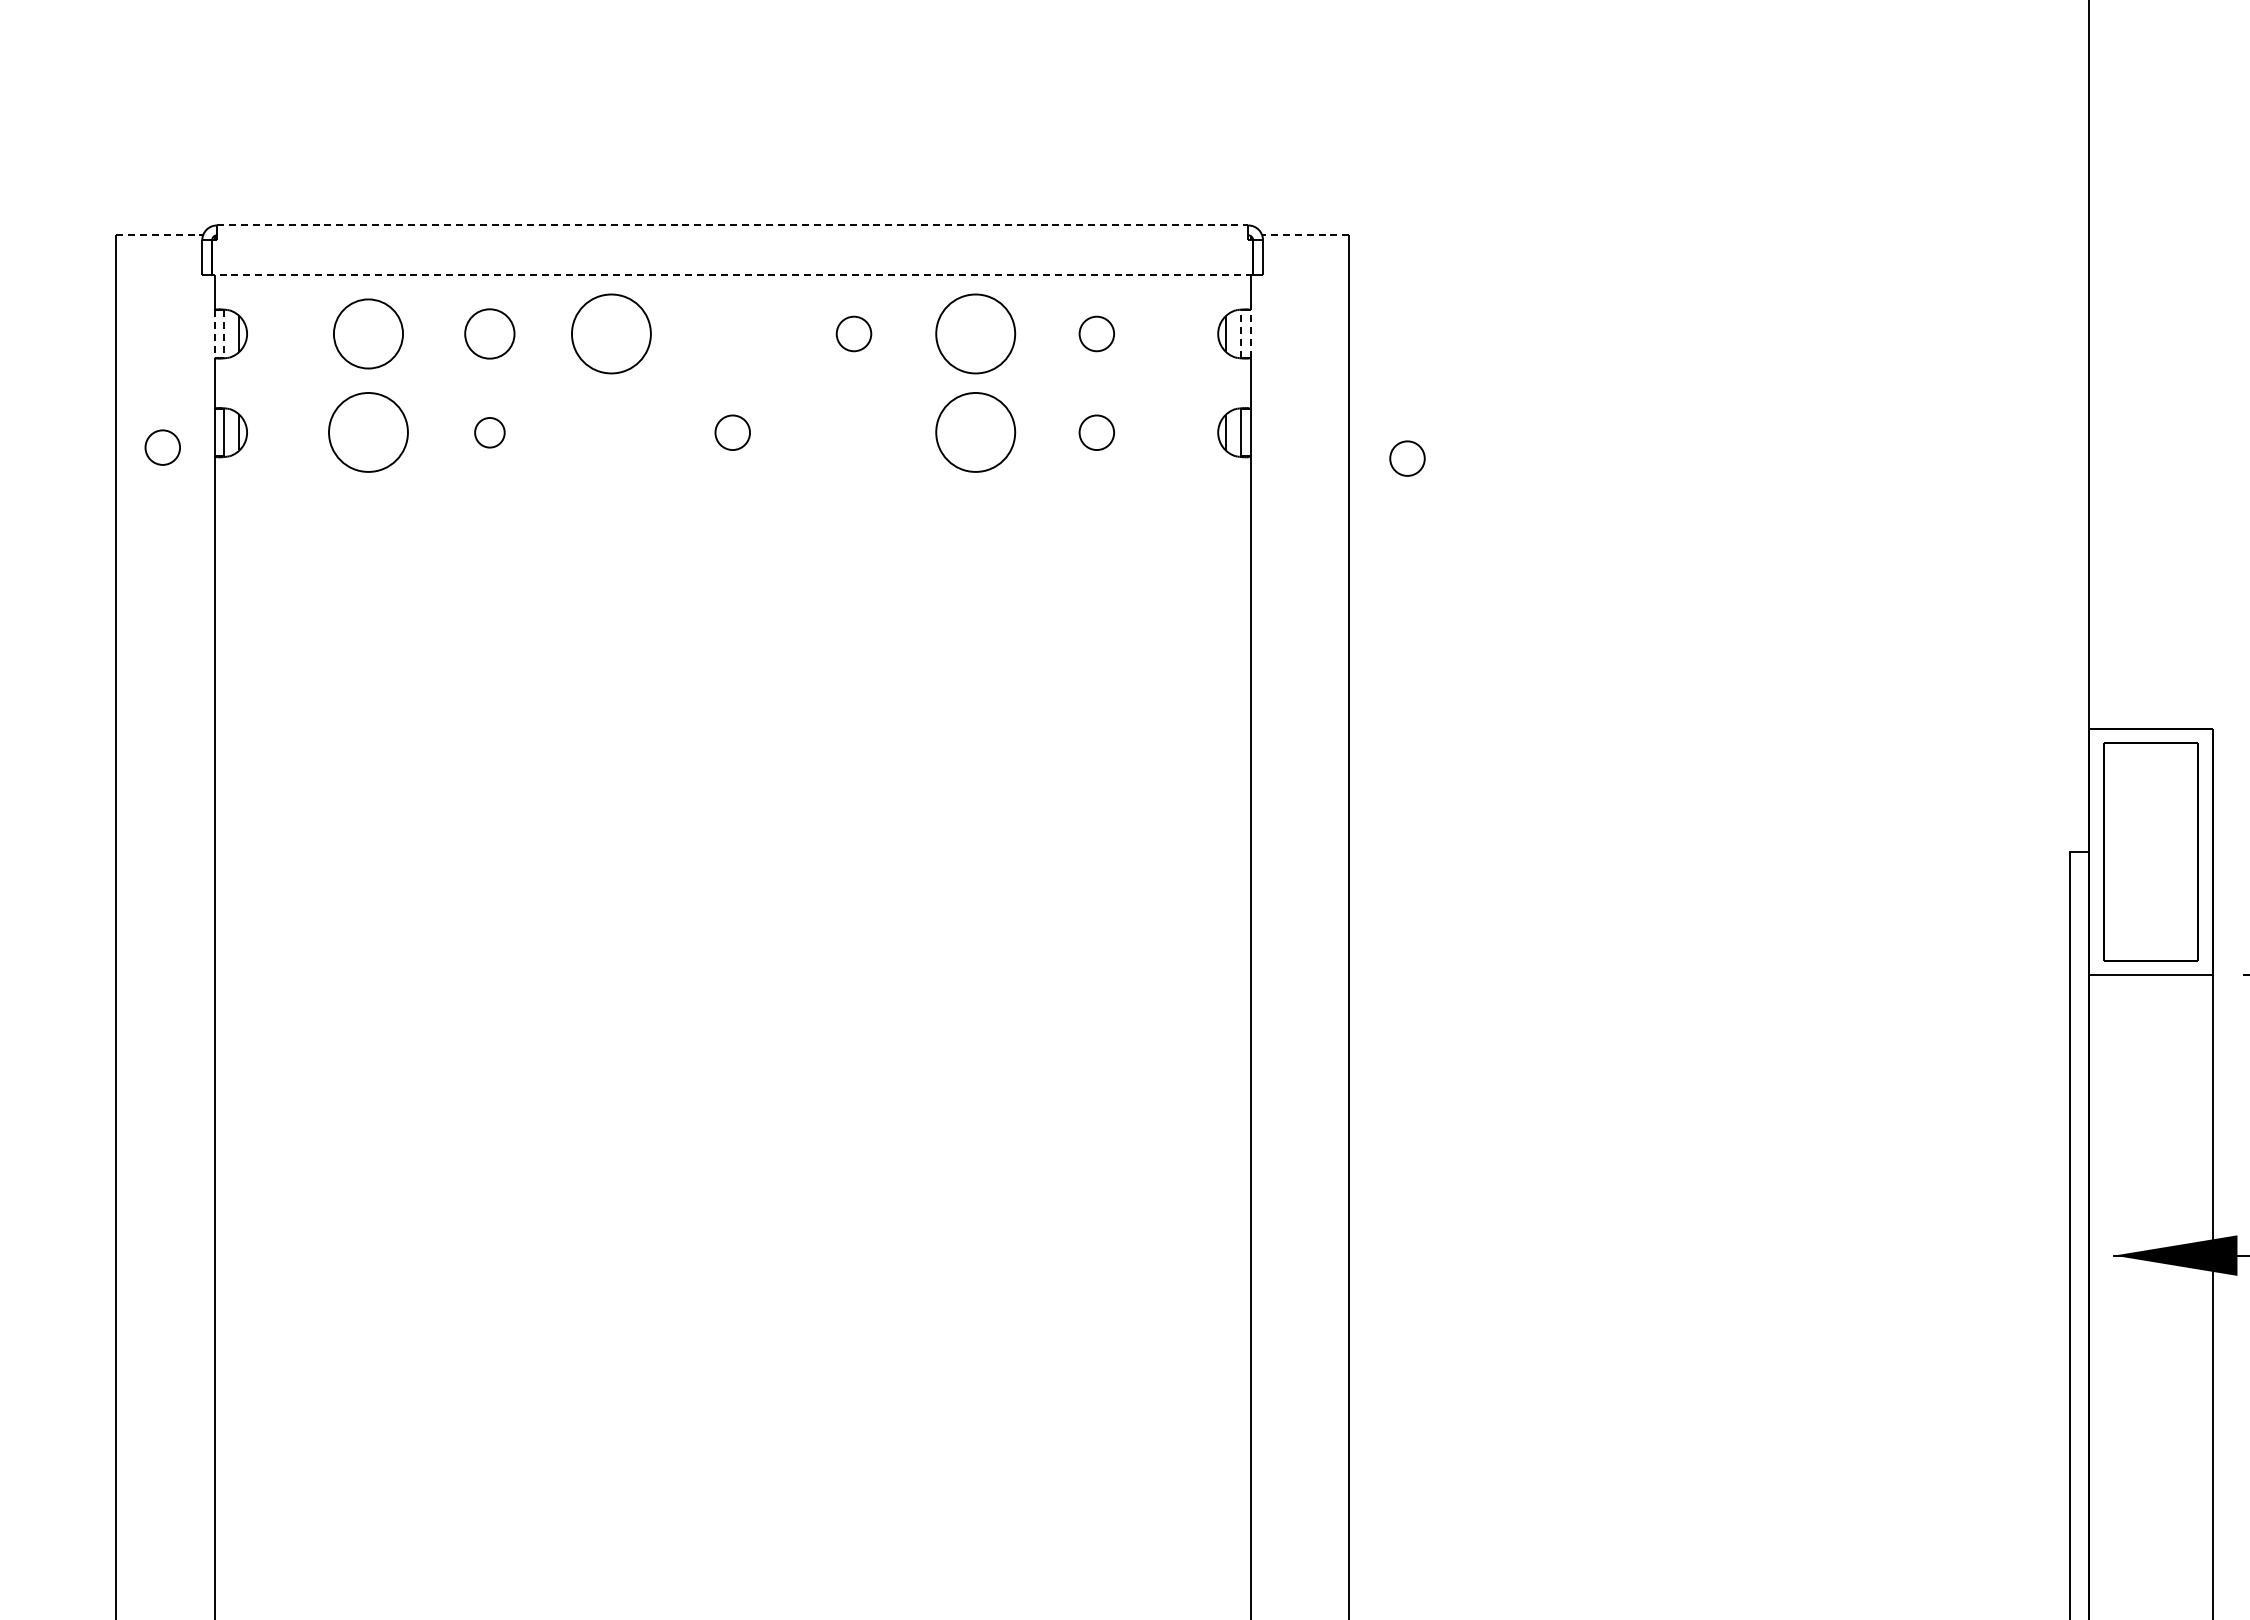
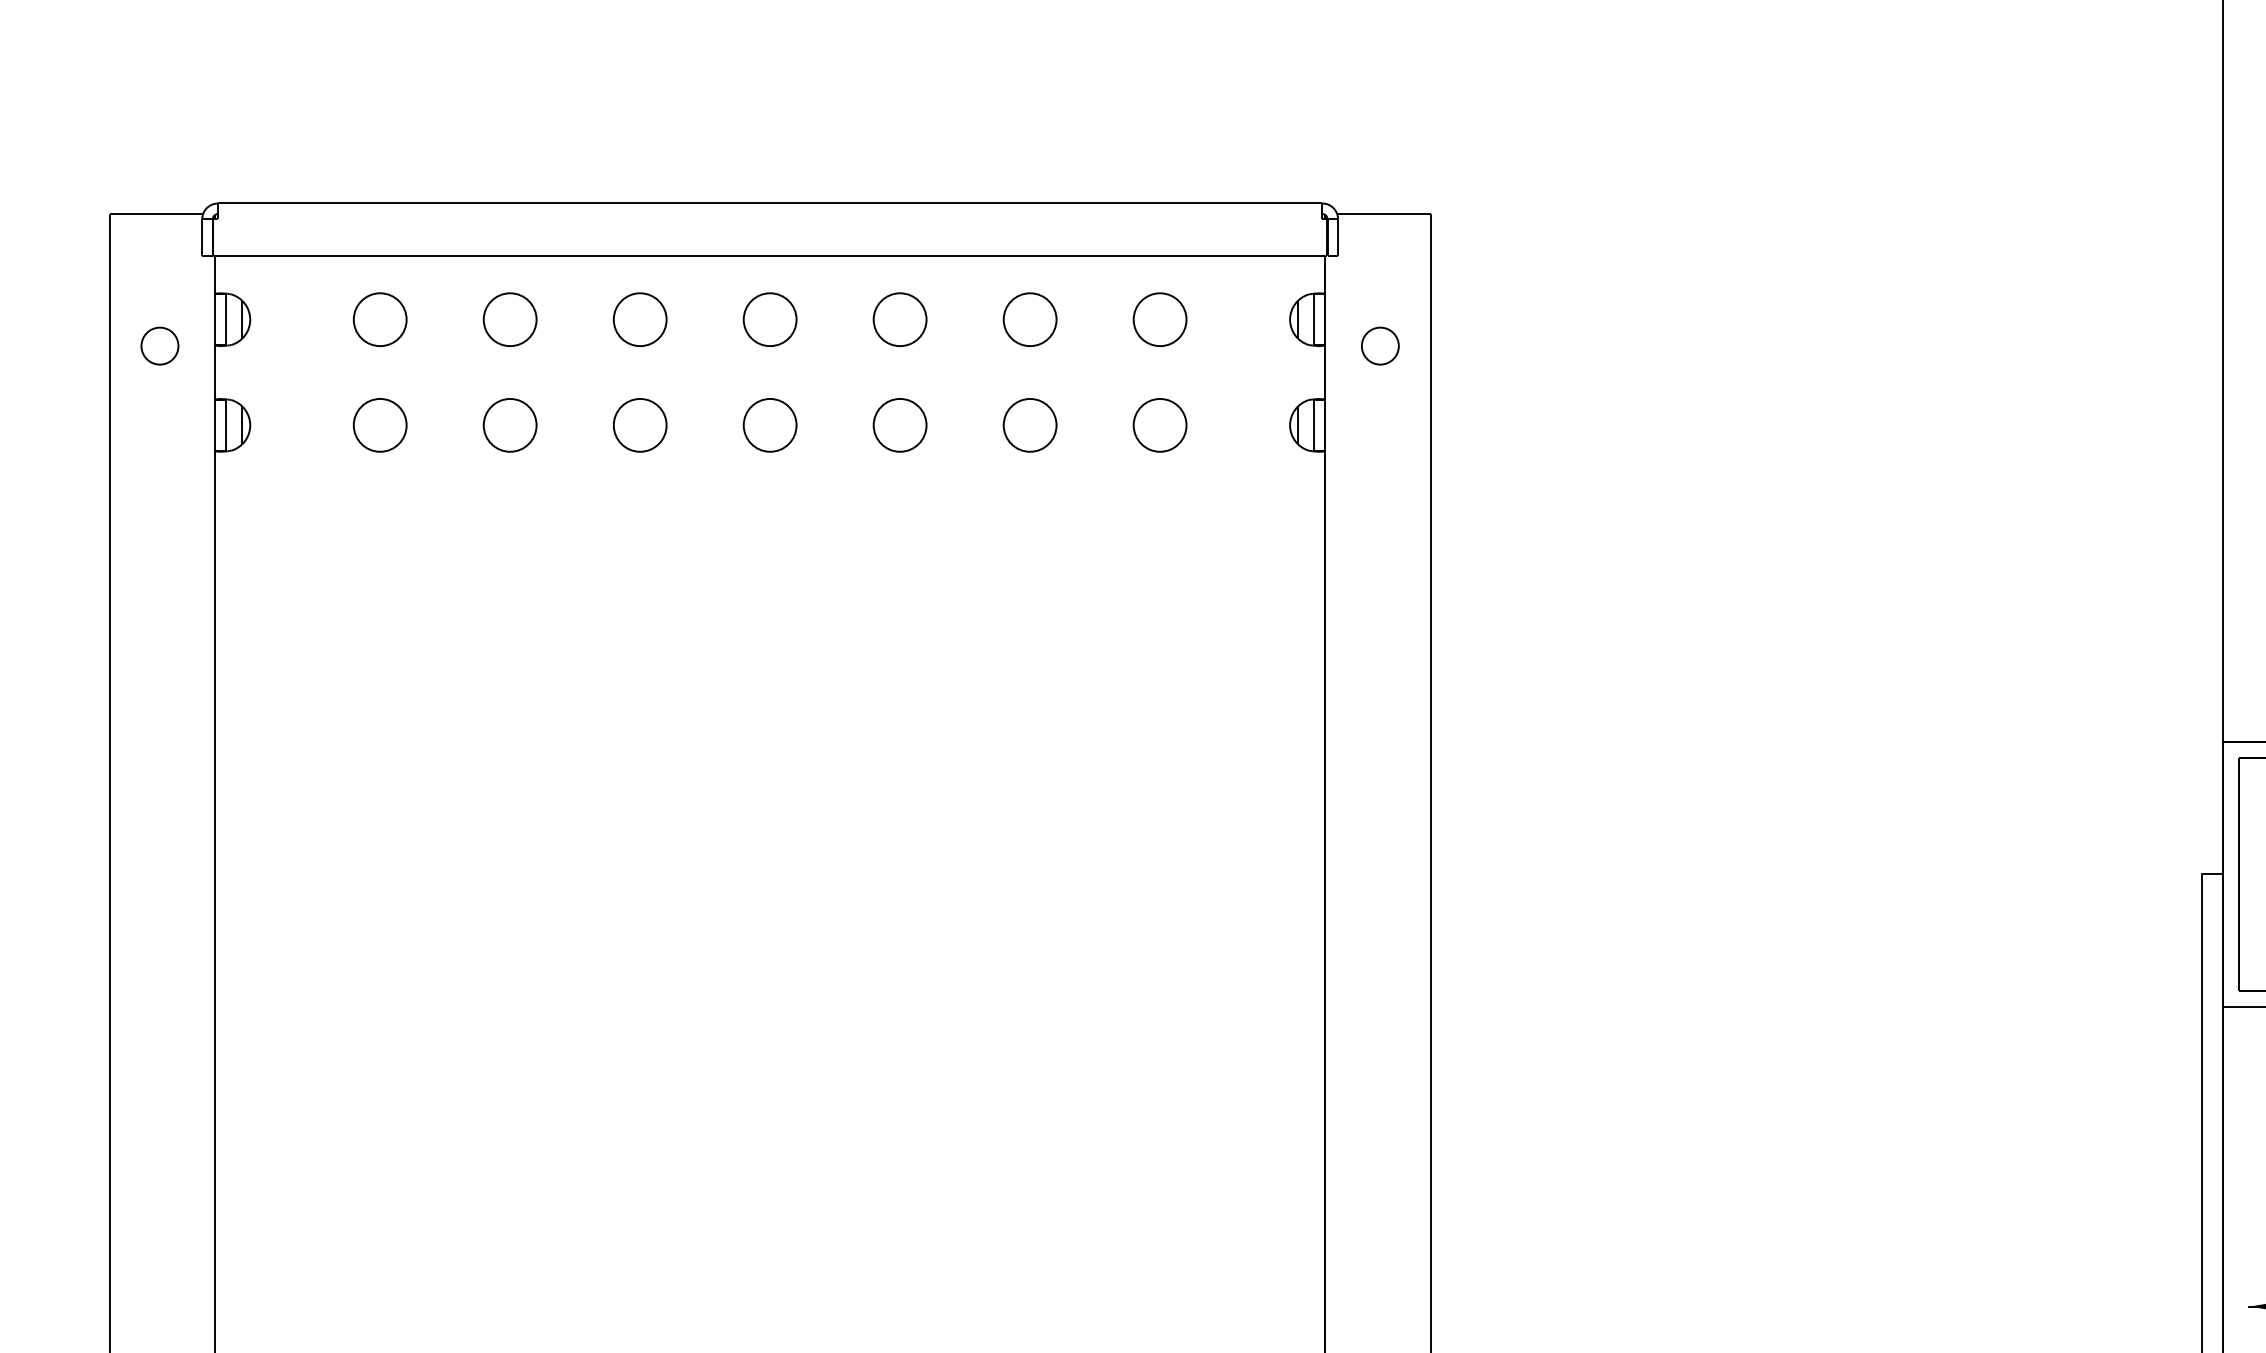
line: (732, 225) -> (769, 203), dashed -> solid
line: (159, 235) -> (156, 214), dashed -> solid
line: (1305, 235) -> (1383, 214), dashed -> solid
line: (732, 274) -> (769, 256), dashed -> solid
line: (214, 333) -> (215, 319), dashed -> solid
line: (224, 333) -> (226, 319), dashed -> solid
part: (368, 333) -> (380, 319), size x0.71
part: (610, 333) -> (639, 319), size x0.62
part: (732, 333) -> (769, 319), added
part: (853, 333) -> (899, 319), size x1.43
part: (974, 333) -> (1029, 319), size x0.62
part: (1096, 333) -> (1159, 319), size x1.43
line: (1240, 333) -> (1313, 319), dashed -> solid
line: (1250, 333) -> (1324, 319), dashed -> solid
part: (368, 432) -> (380, 425), size x0.62
part: (489, 432) -> (509, 425), size x1.67
part: (610, 432) -> (639, 425), added
part: (732, 432) -> (769, 425), size x1.43
part: (853, 432) -> (899, 425), added
part: (974, 432) -> (1029, 425), size x0.62
part: (1096, 432) -> (1159, 425), size x1.43
part: (162, 447) -> (159, 345), moved
part: (1407, 458) -> (1380, 345), moved

